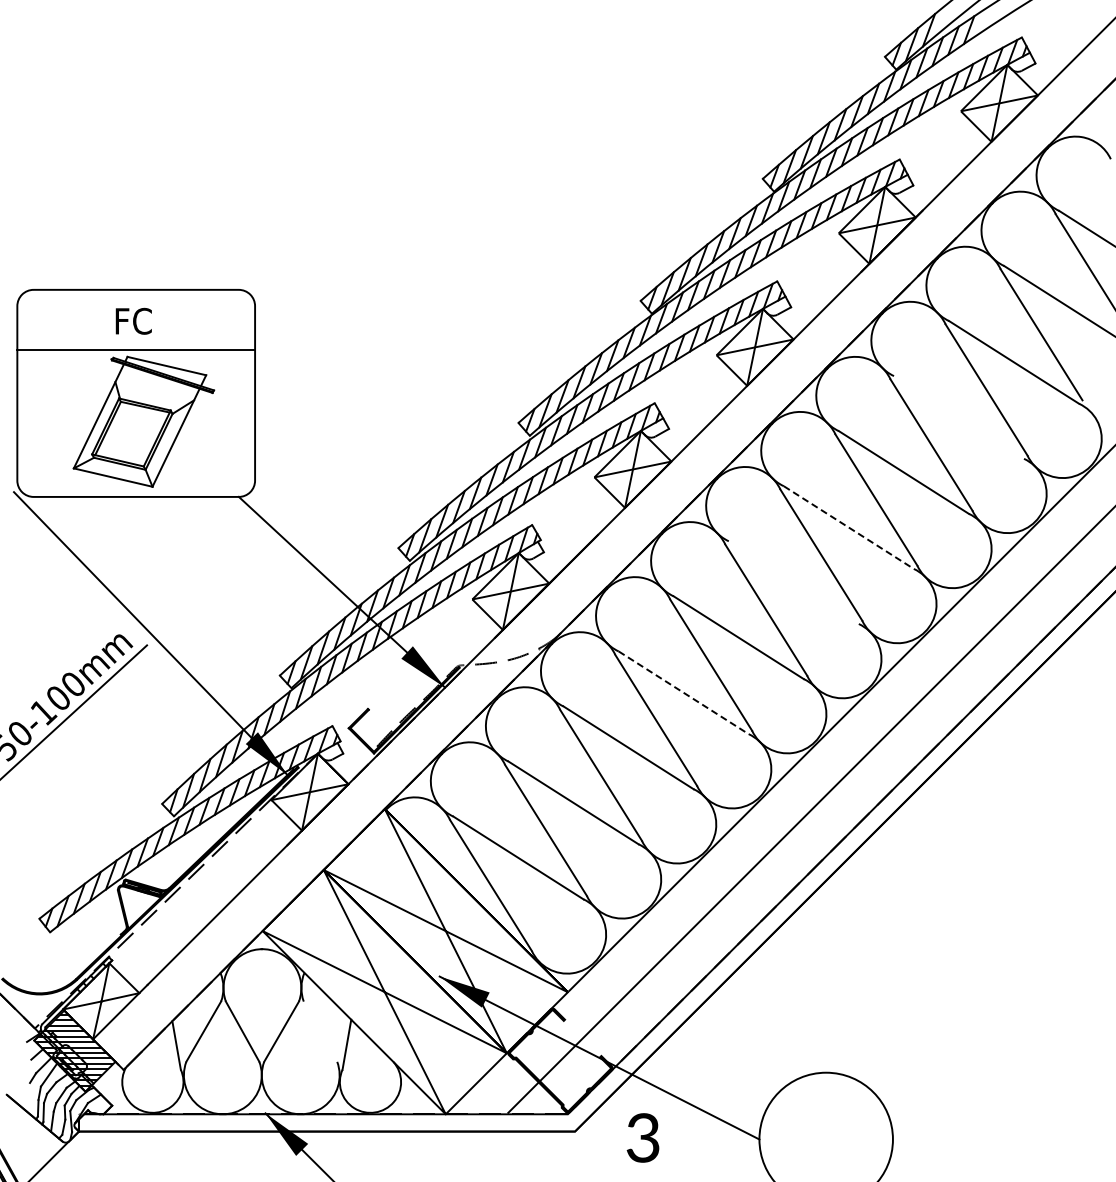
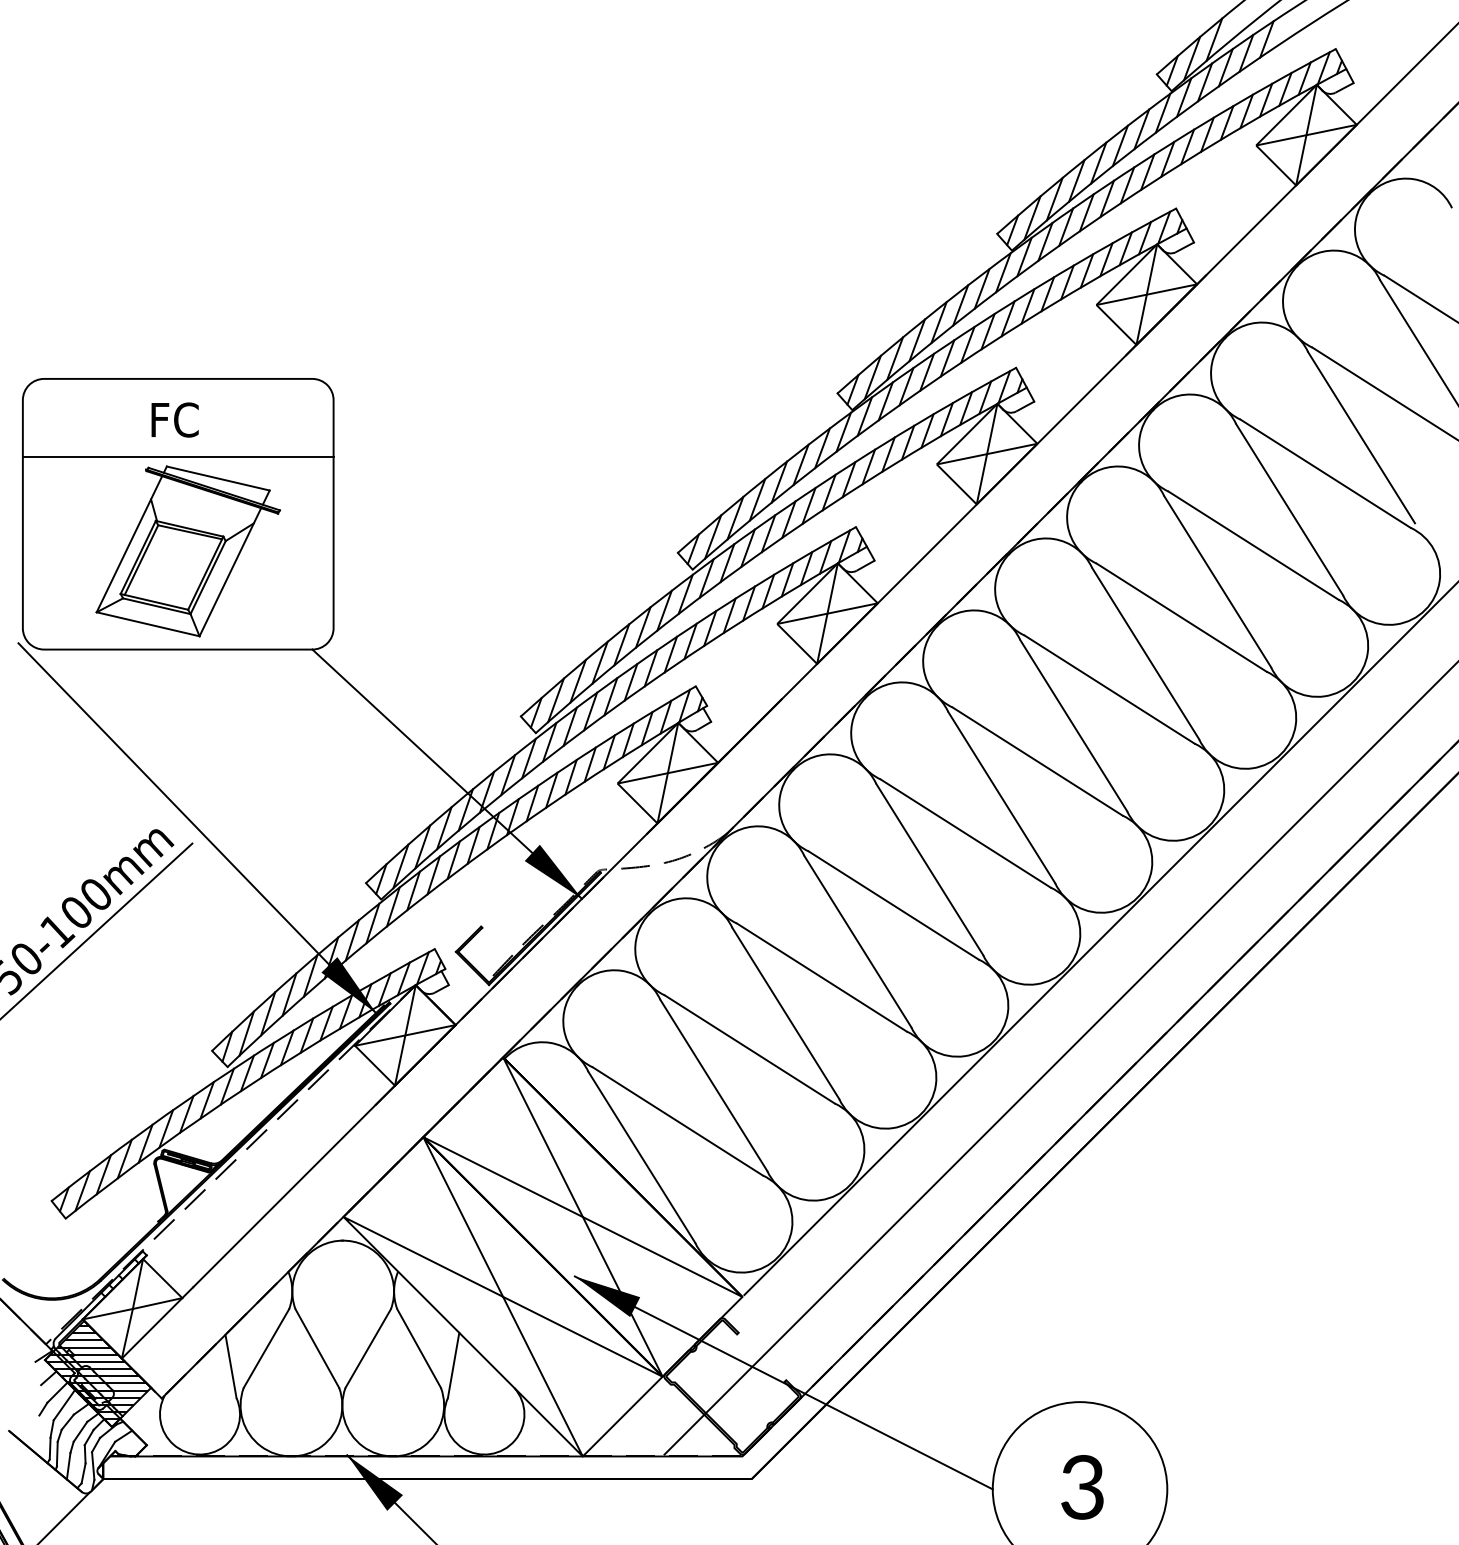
line: (959, 417) -> (1254, 545), added
line: (849, 527) -> (1110, 689), dashed -> solid
line: (793, 582) -> (1037, 761), added
line: (684, 693) -> (894, 906), dashed -> solid
line: (320, 1031) -> (419, 1348), added
text: (642, 1137) -> (1081, 1486), moved

